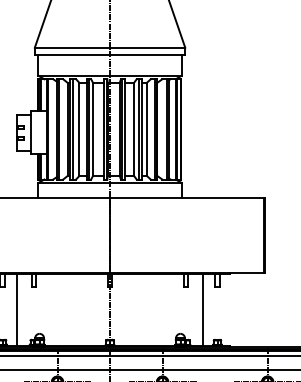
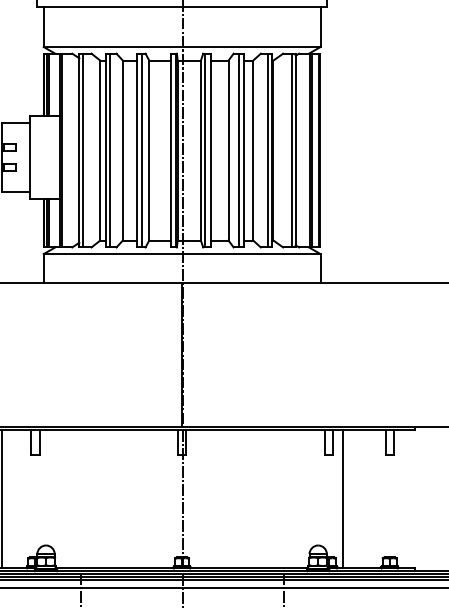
line: (203, 309) -> (343, 498), moved

